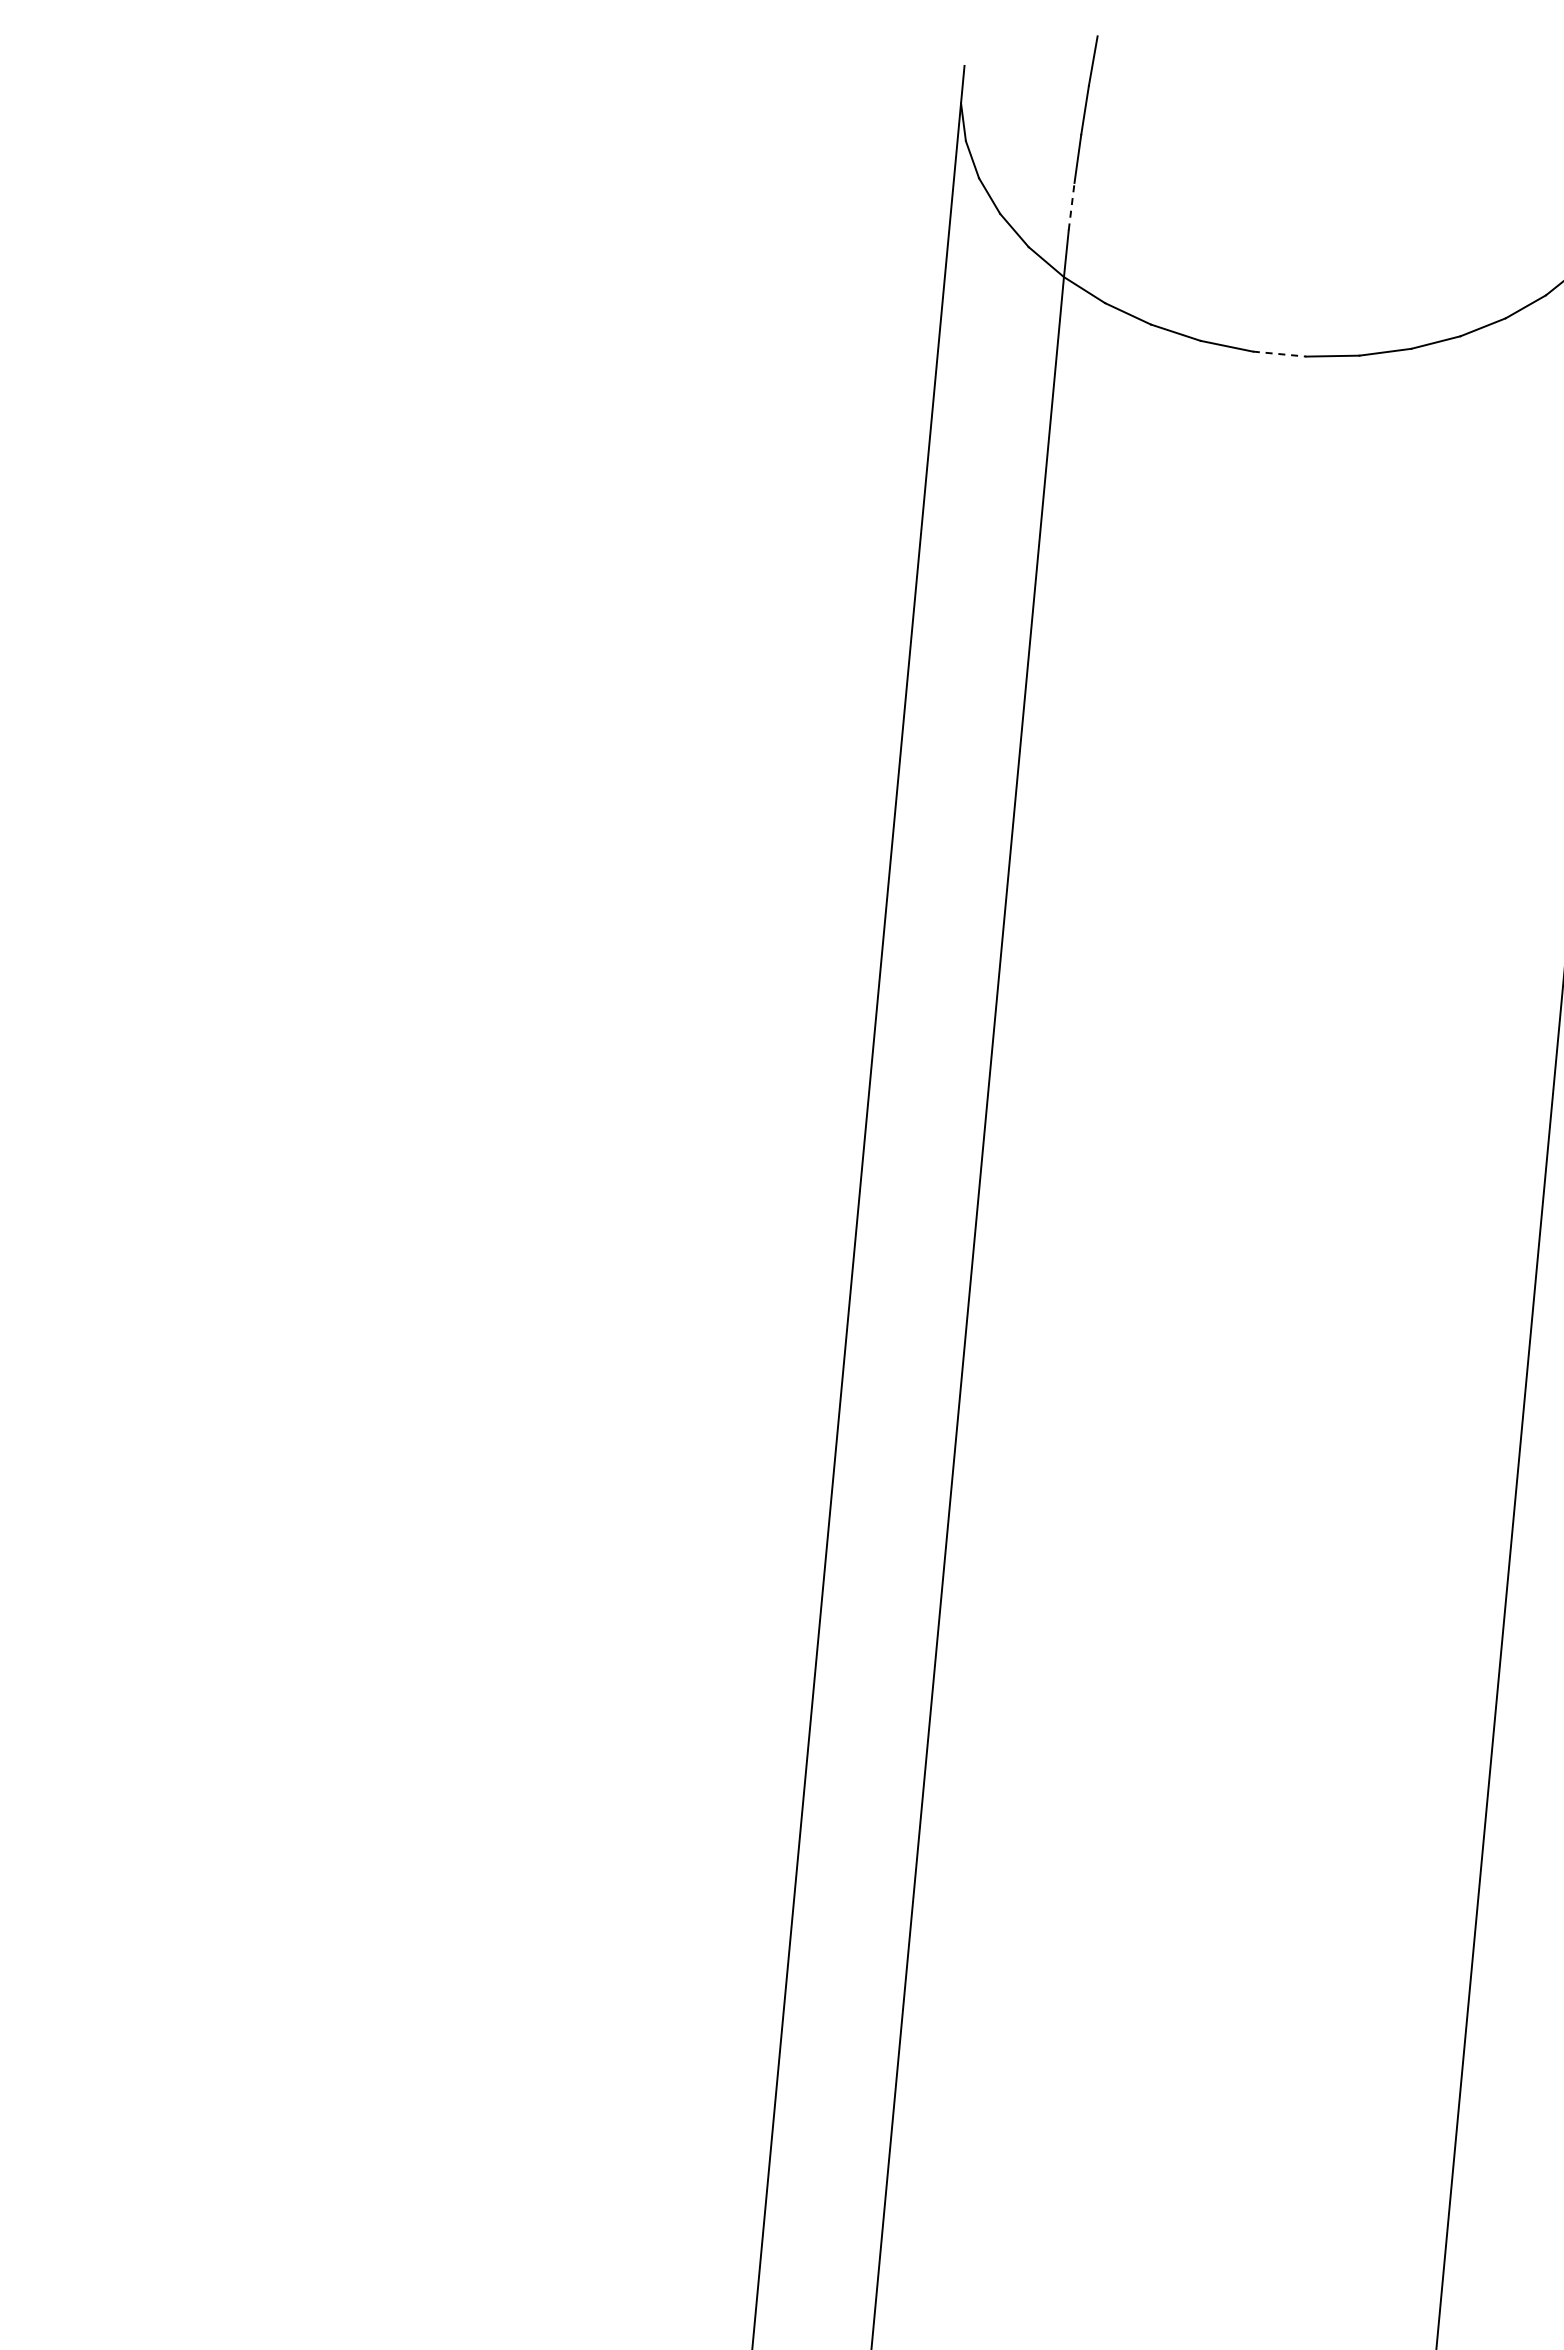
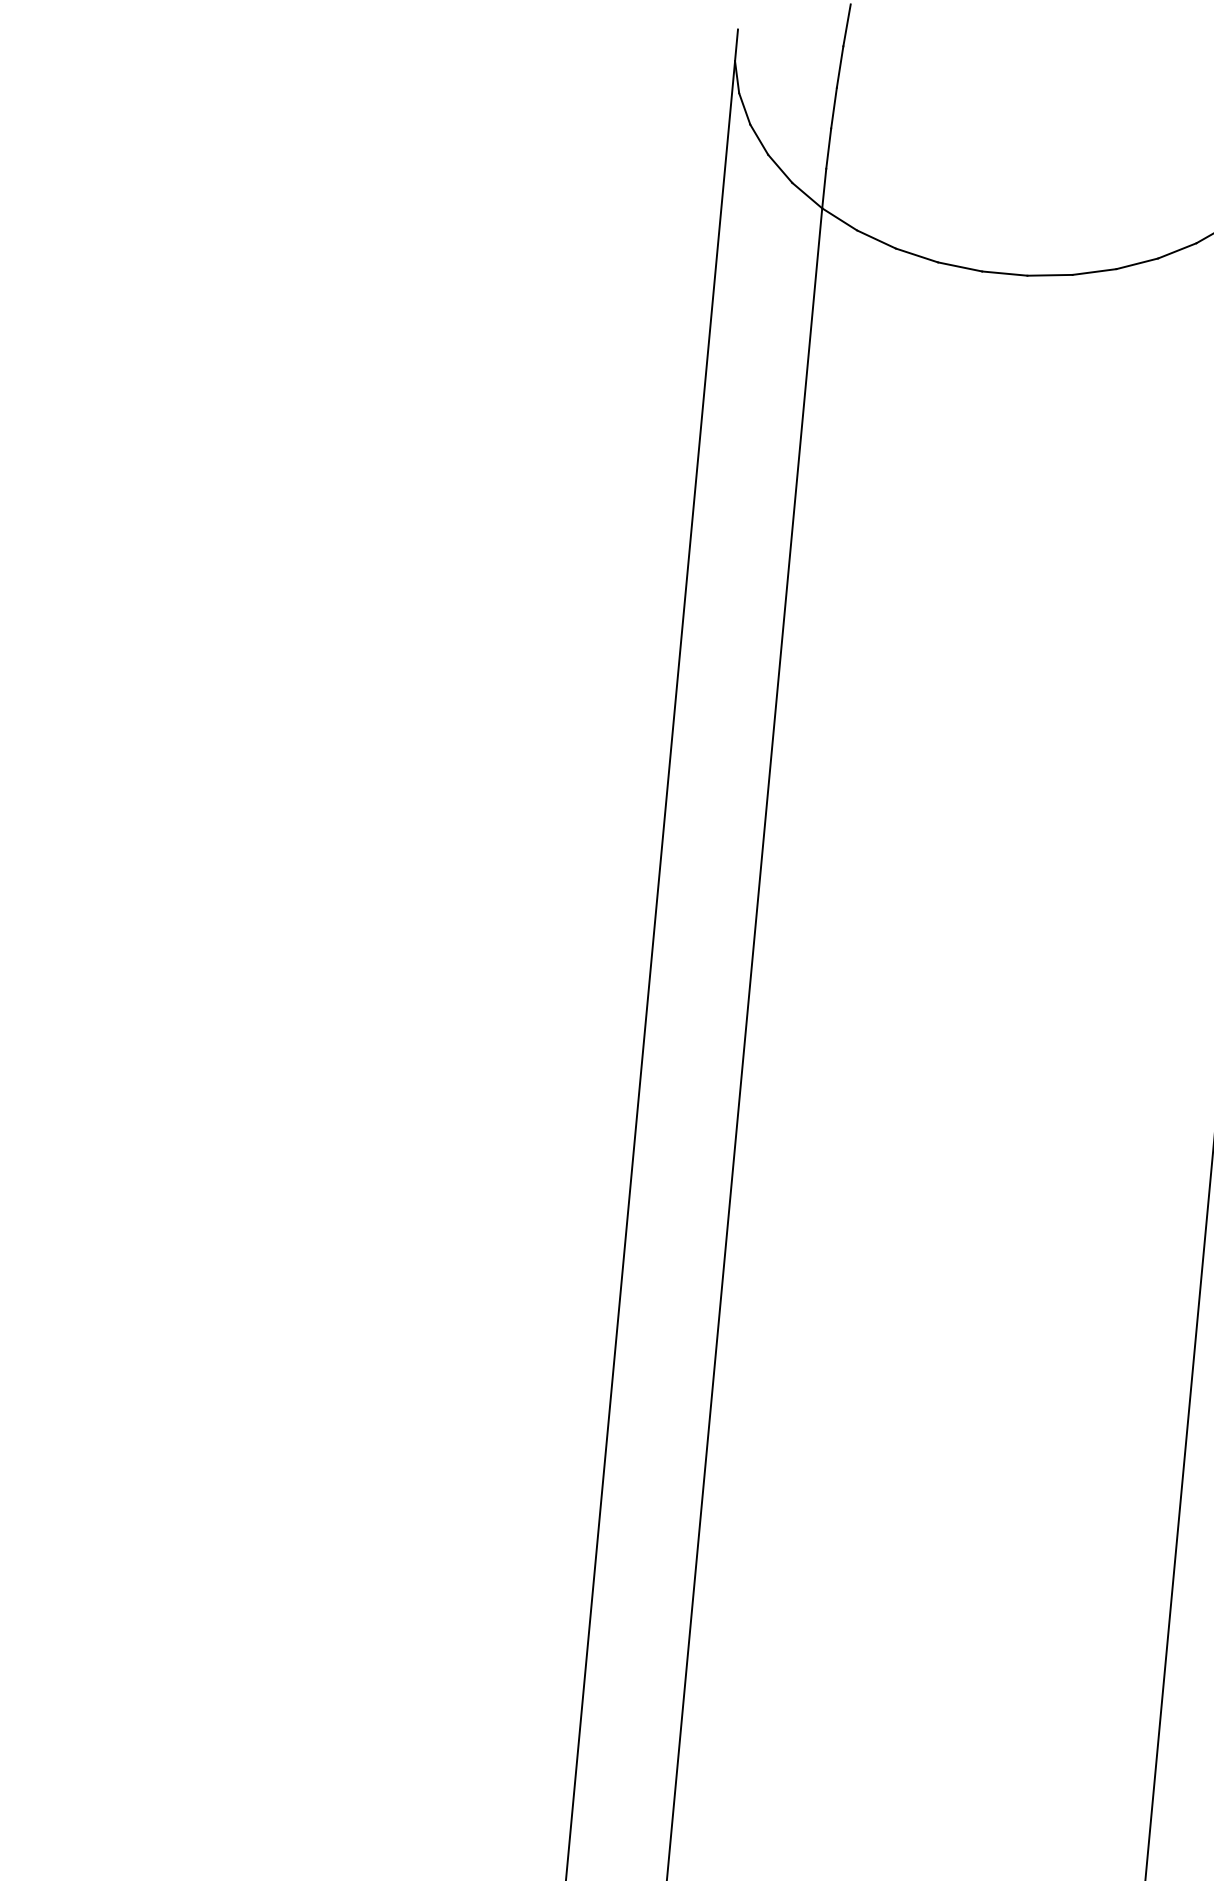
line: (1071, 206) -> (828, 148), dashed -> solid
line: (1279, 354) -> (1004, 273), dashed -> solid

